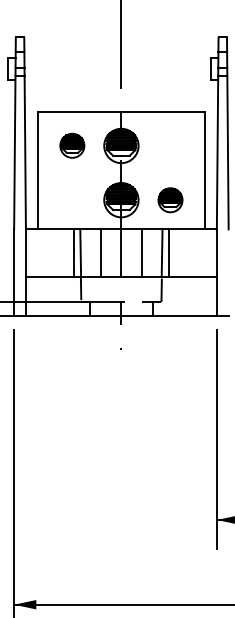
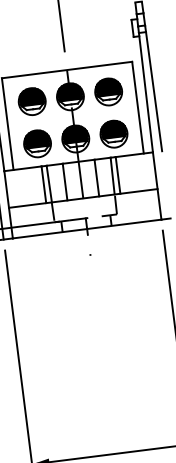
part: (72, 145) -> (32, 101), size x1.43
part: (170, 145) -> (108, 91), added
part: (72, 200) -> (37, 144), added
part: (170, 200) -> (114, 134), size x1.43

